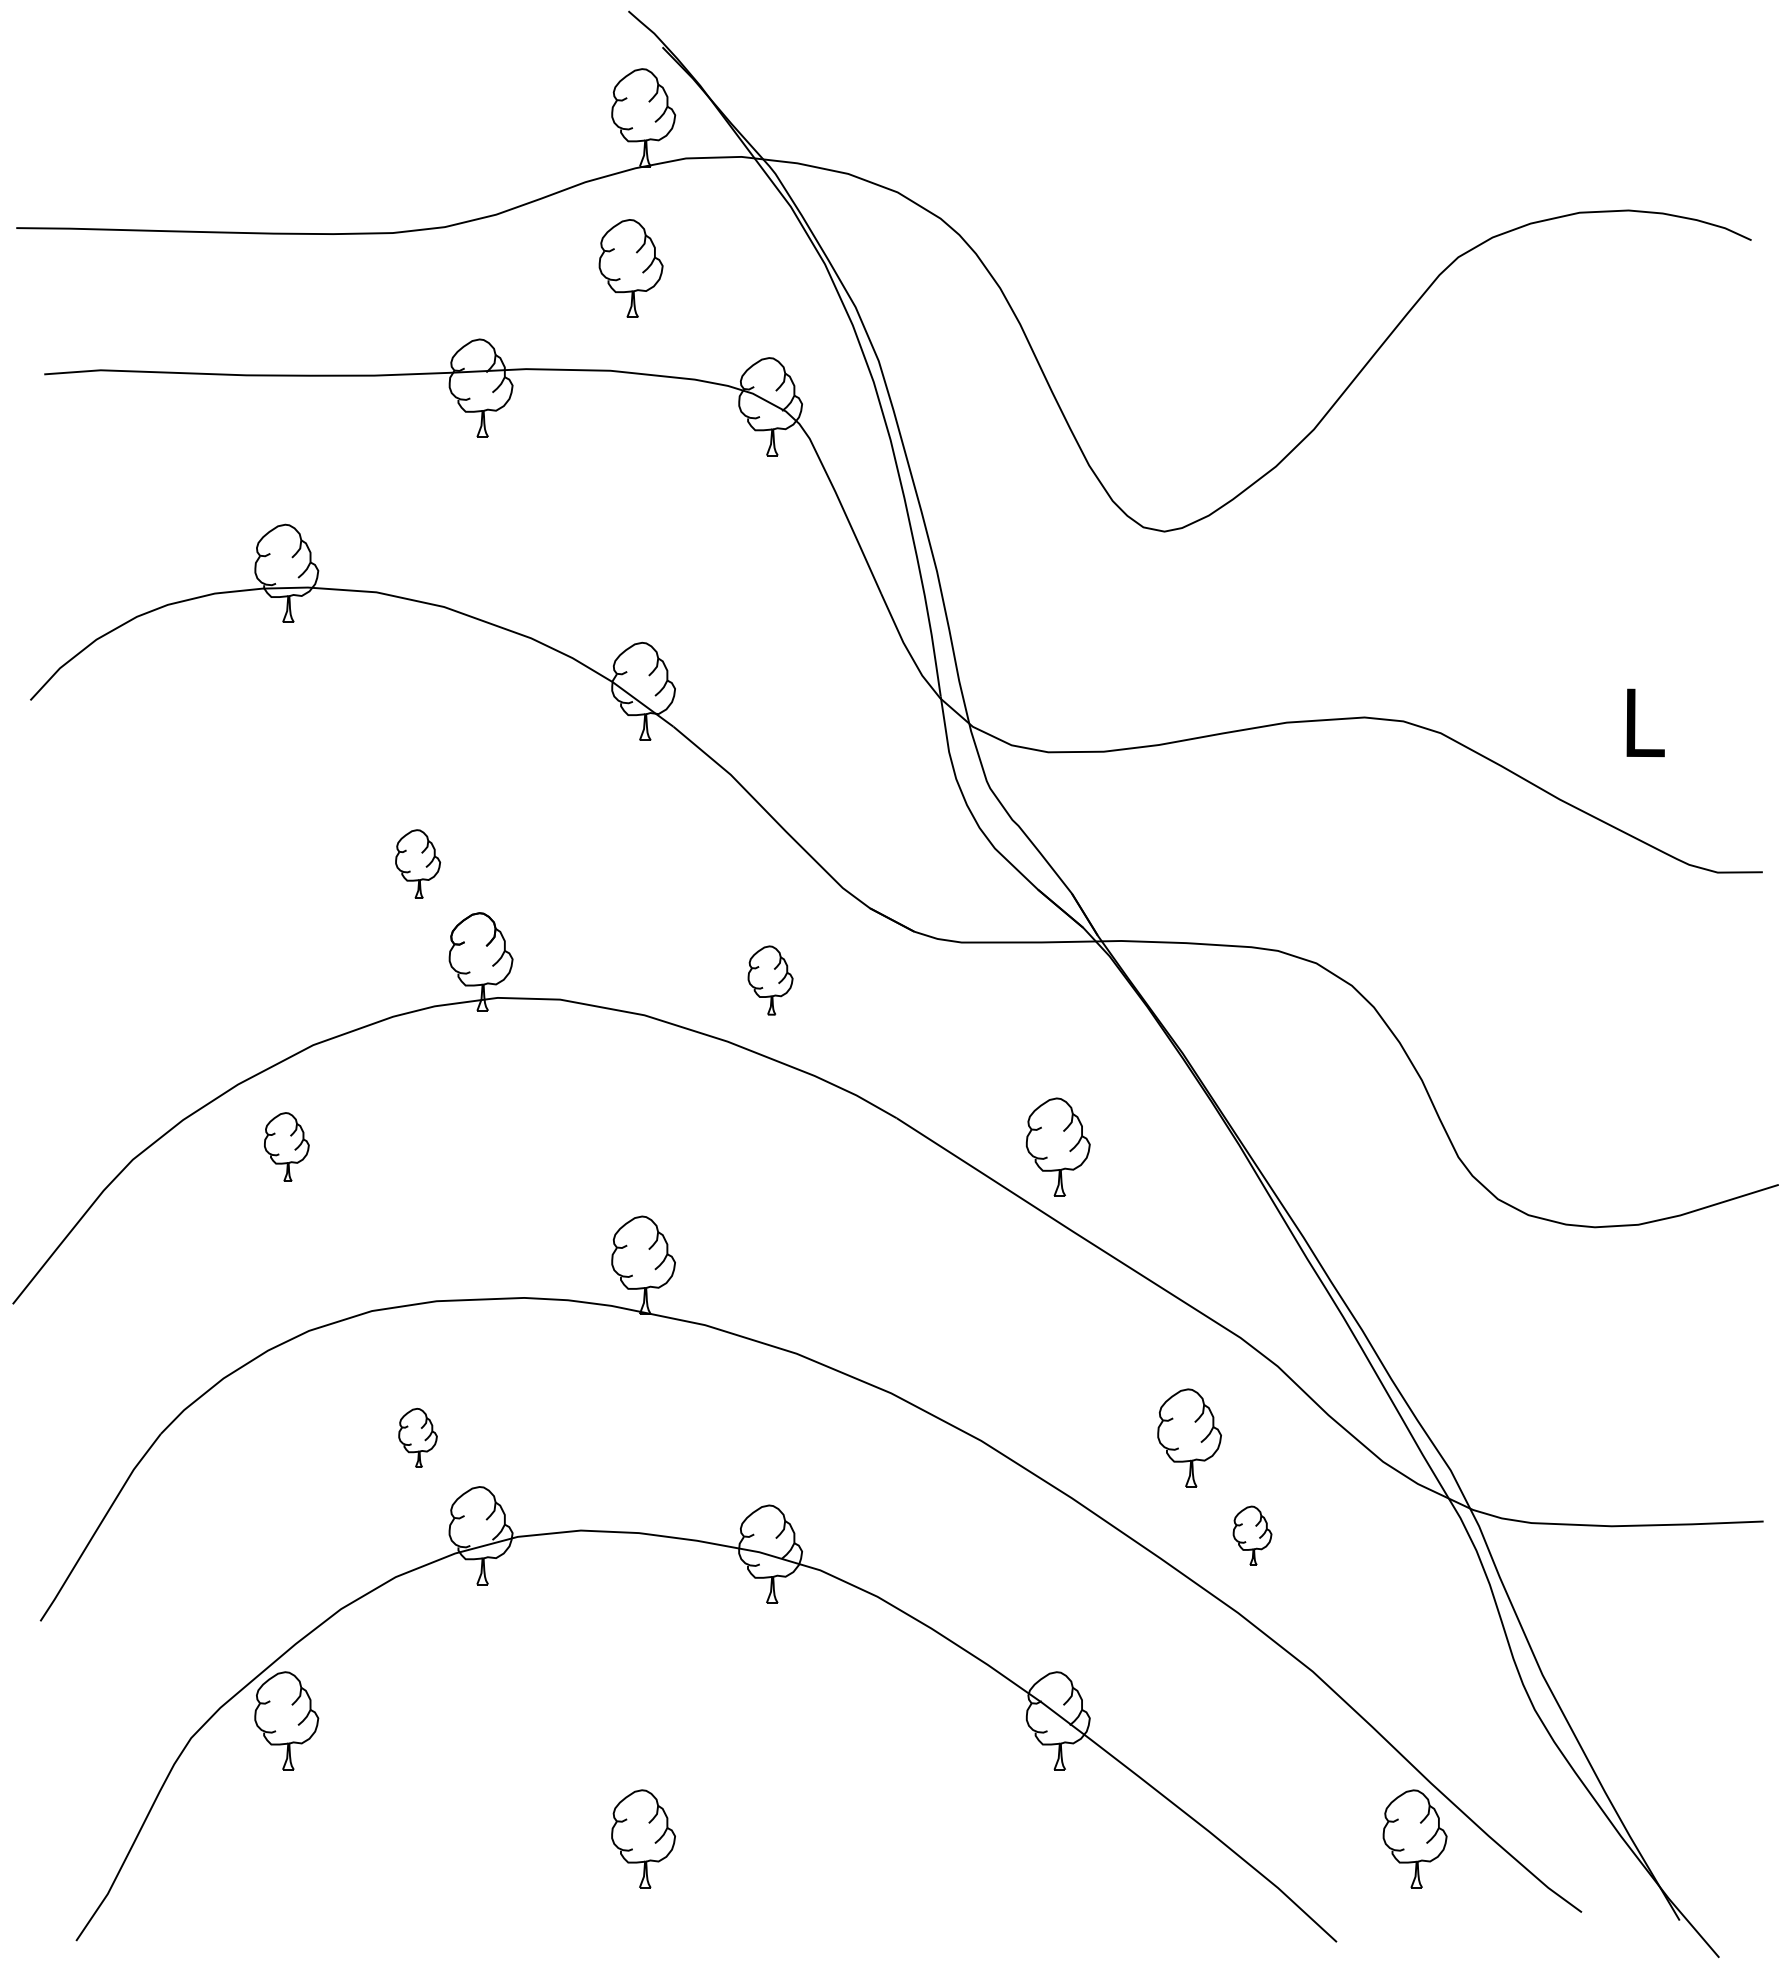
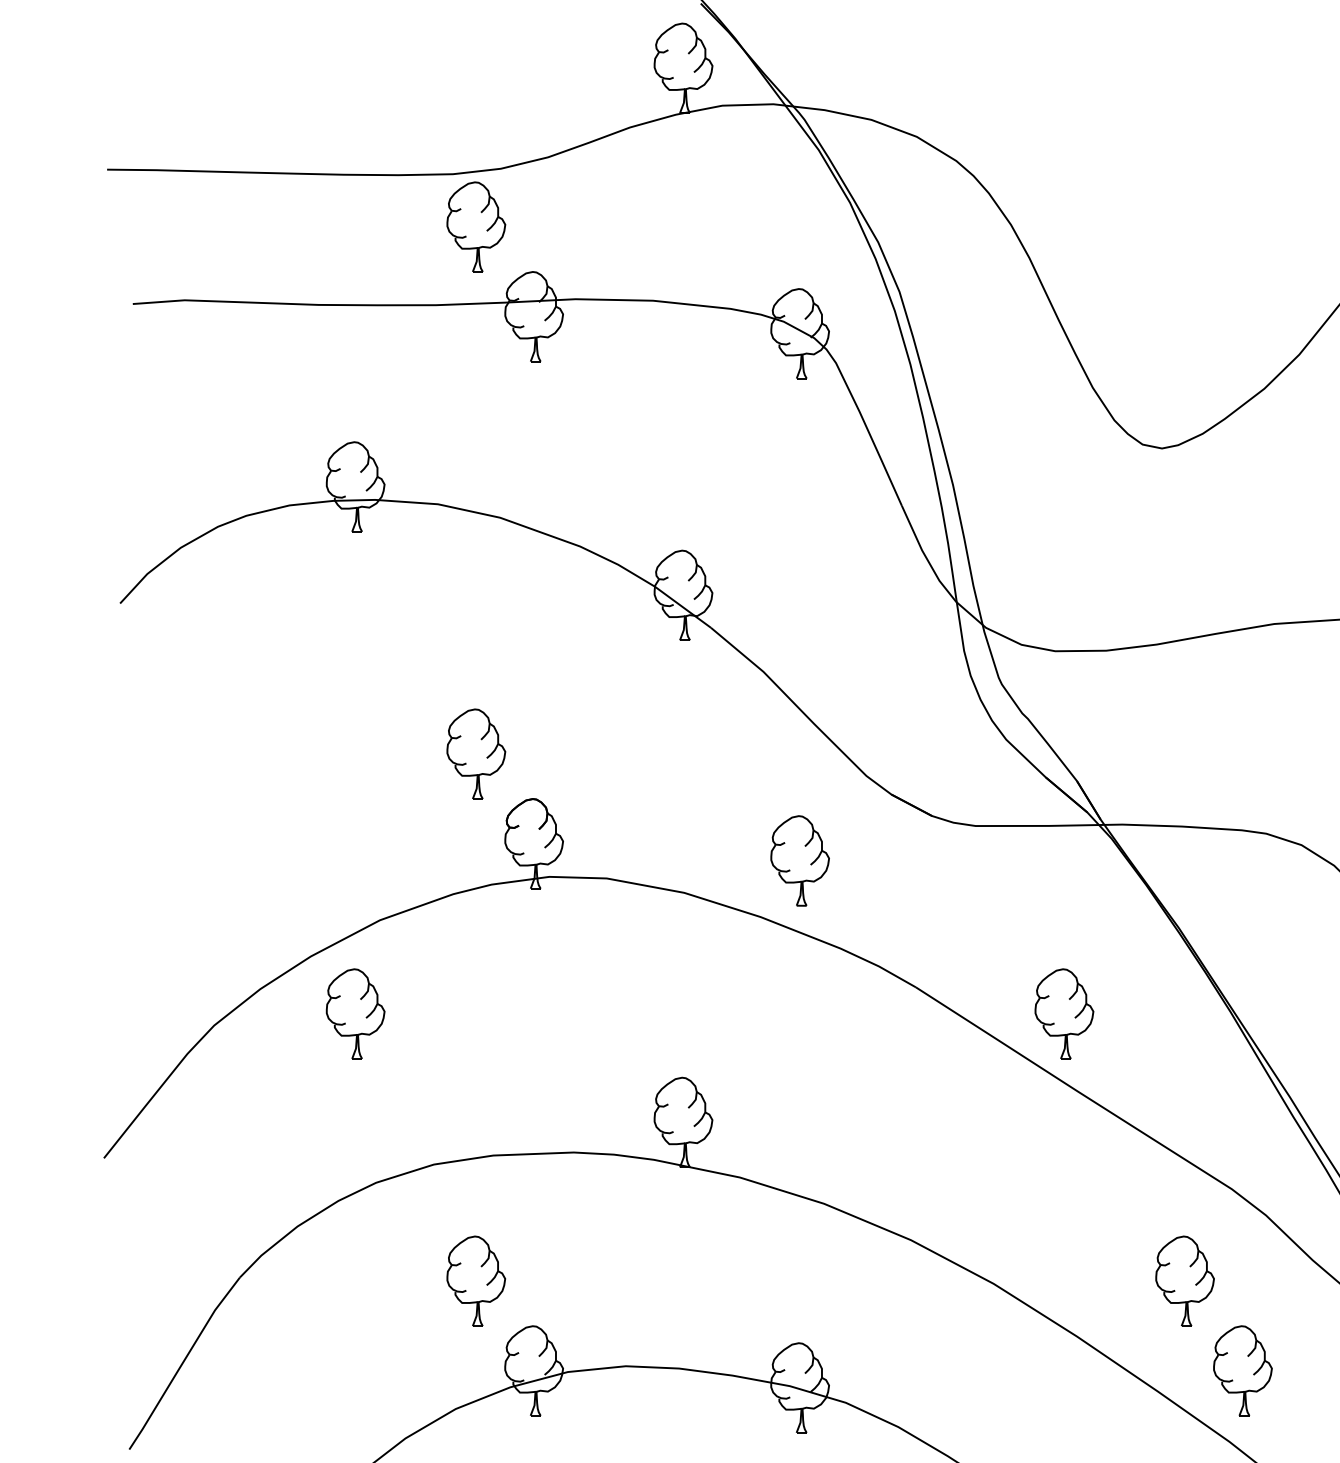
part: (630, 268) -> (475, 226), moved
part: (417, 863) -> (475, 753), size x1.43
part: (770, 980) -> (800, 860), size x1.43
part: (286, 1146) -> (355, 1013), size x1.43
part: (417, 1437) -> (475, 1280), size x1.67
part: (1252, 1535) -> (1242, 1370), size x1.67

